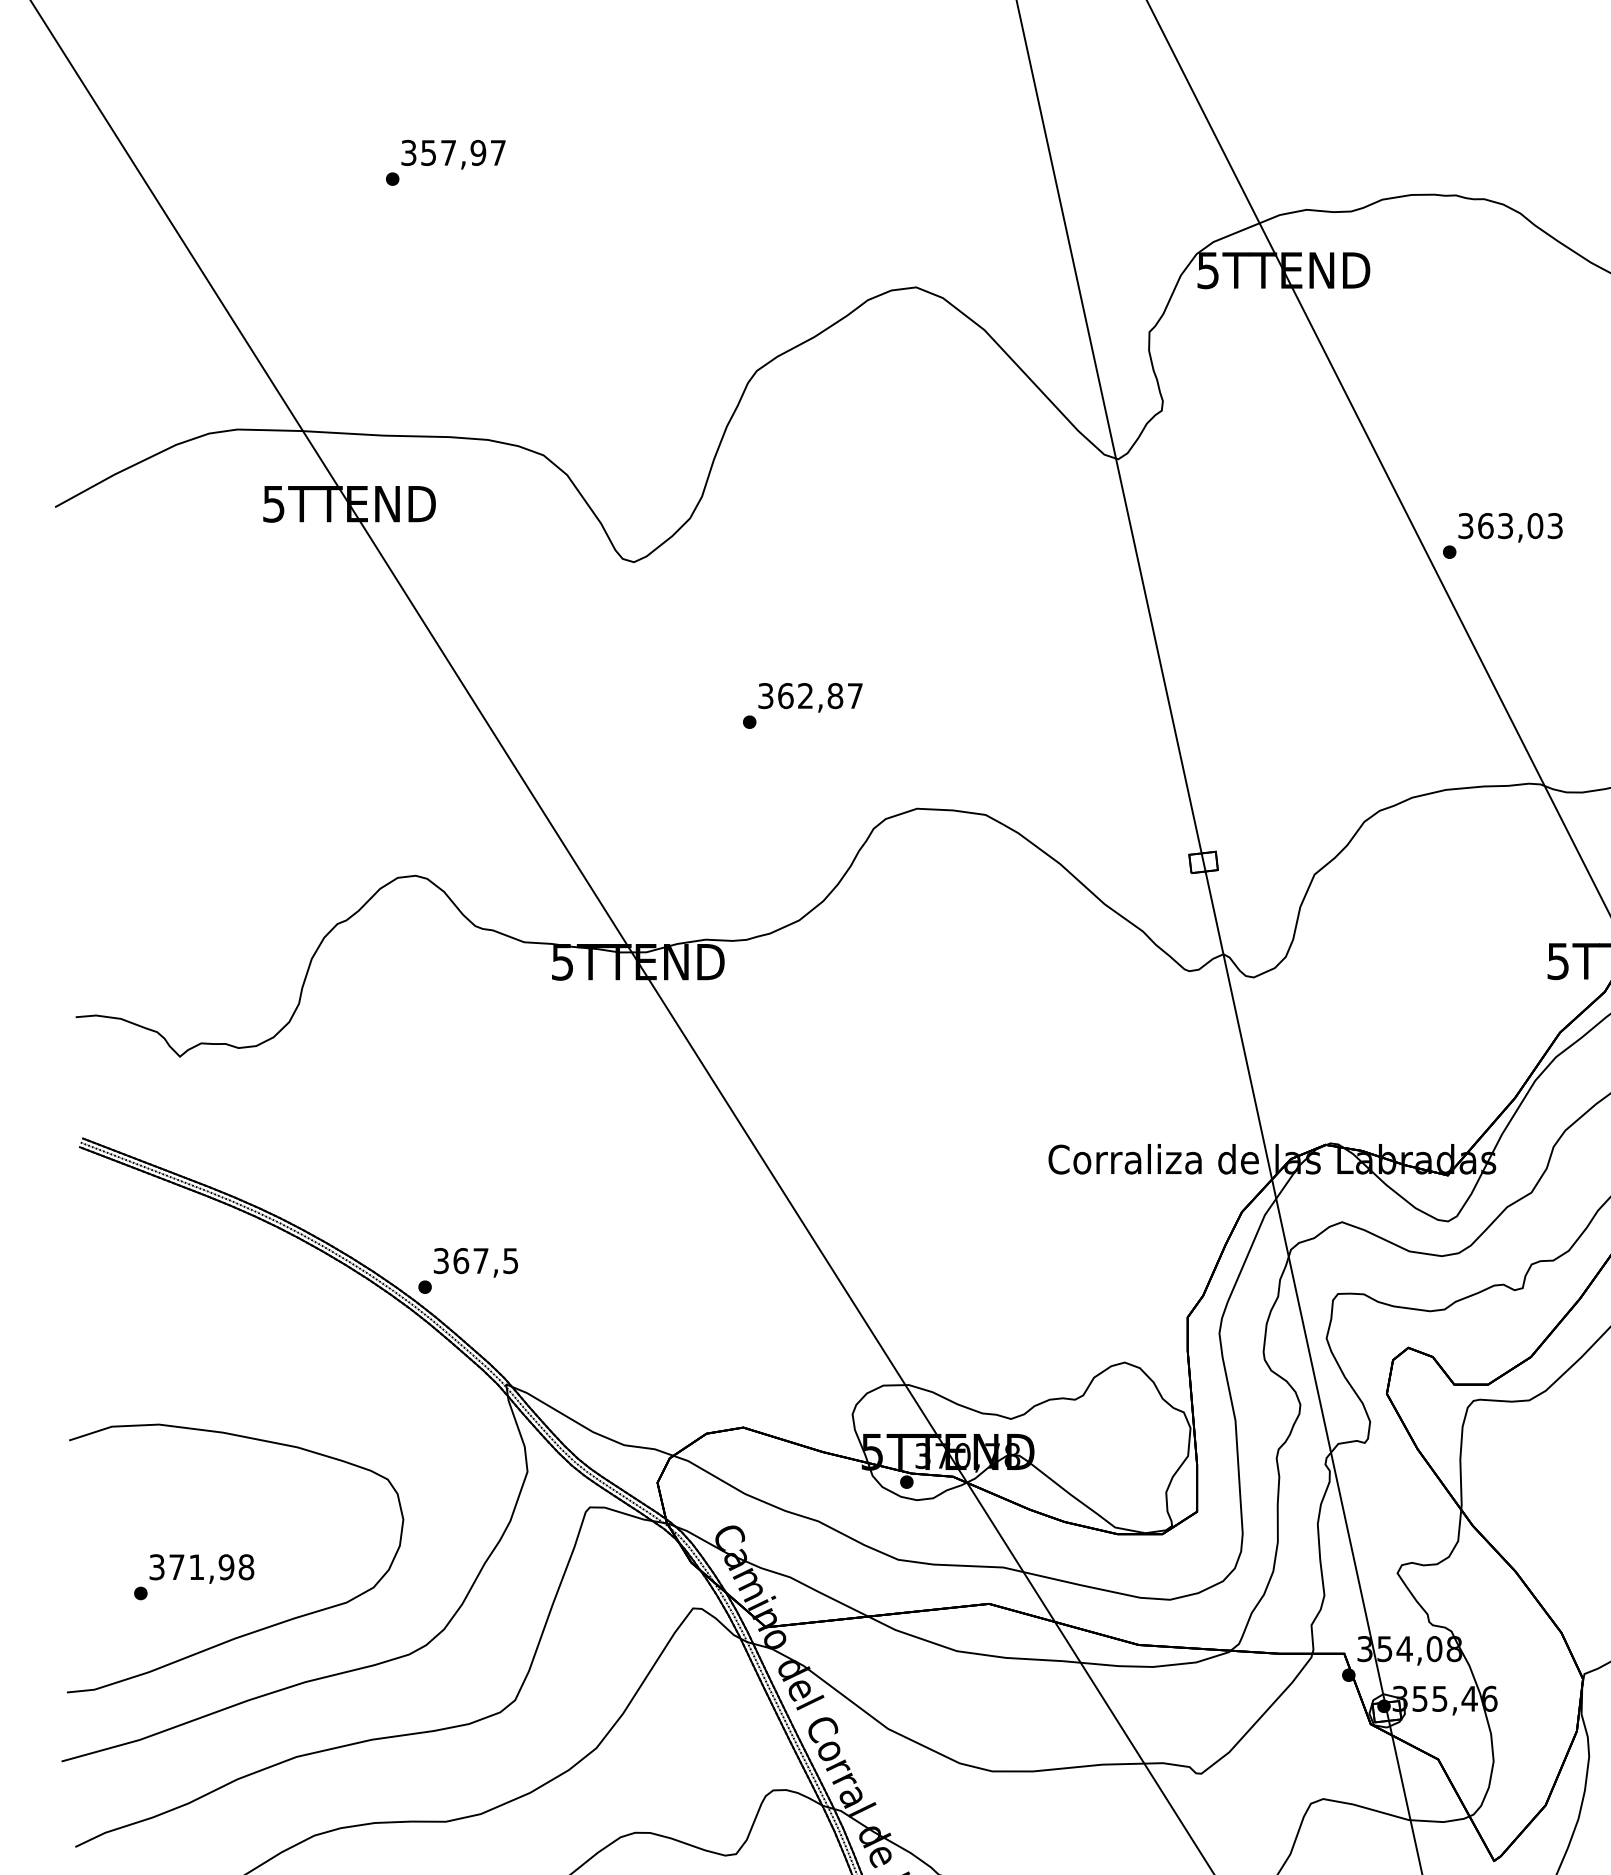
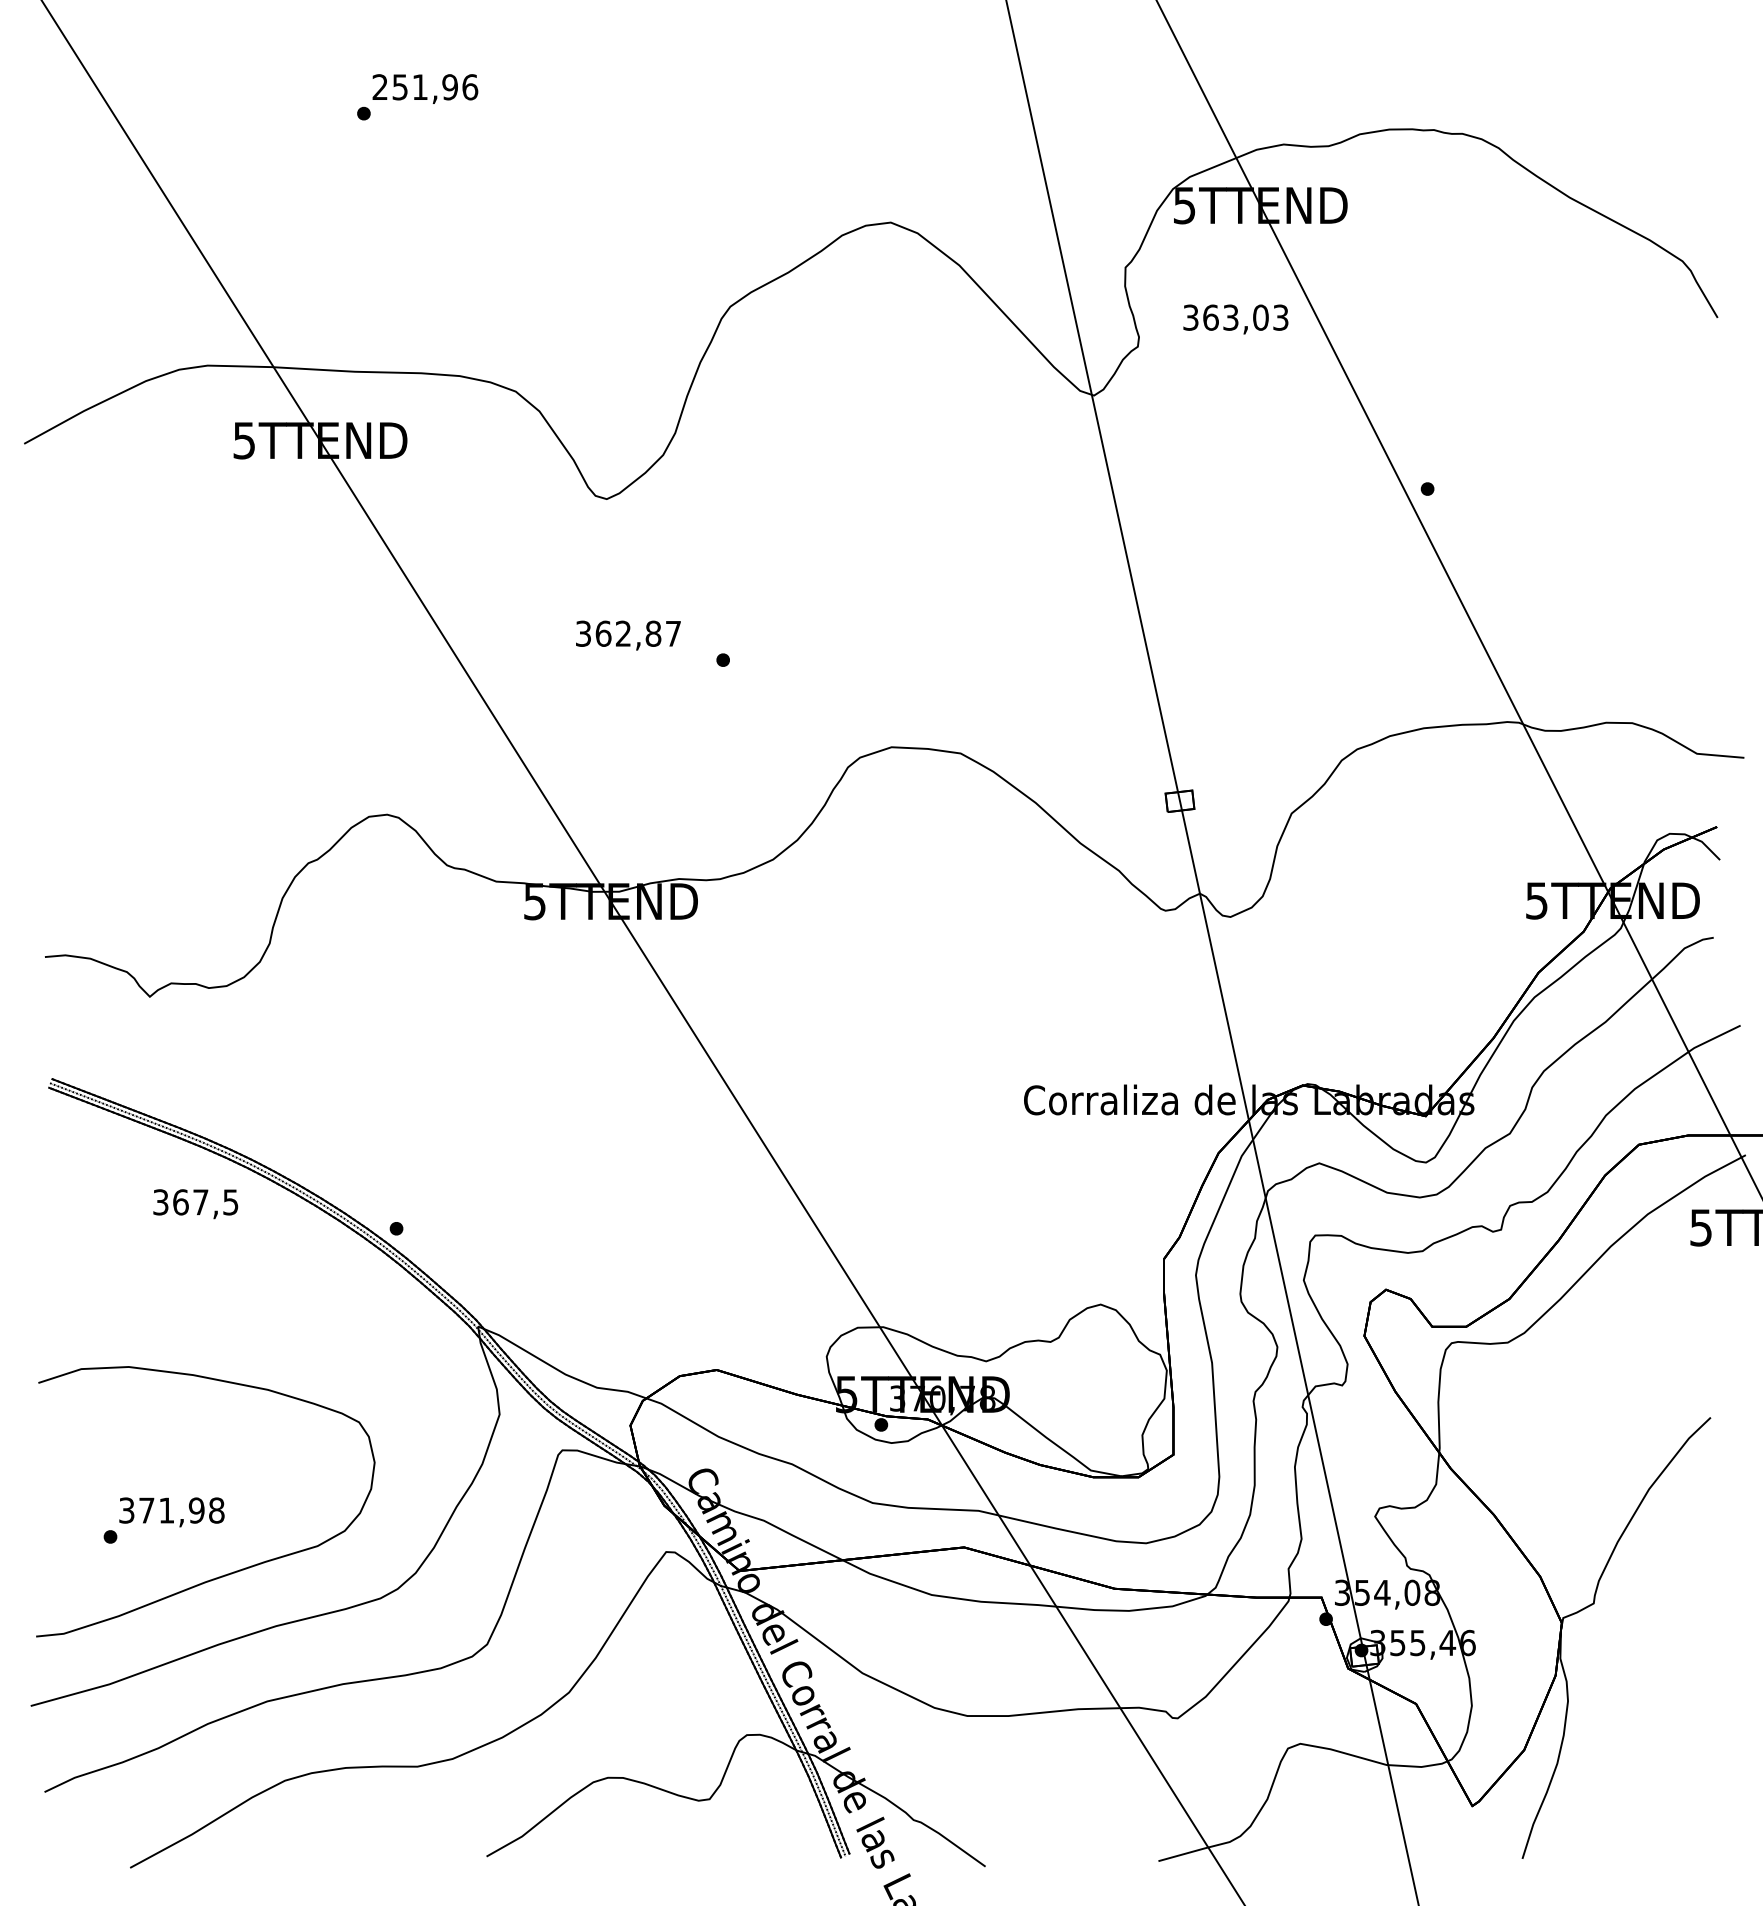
text: (453, 153) -> (425, 87), 357,97 -> 251,96
text: (1510, 527) -> (1235, 319), moved
text: (810, 697) -> (628, 635), moved
text: (475, 1263) -> (195, 1204), moved

